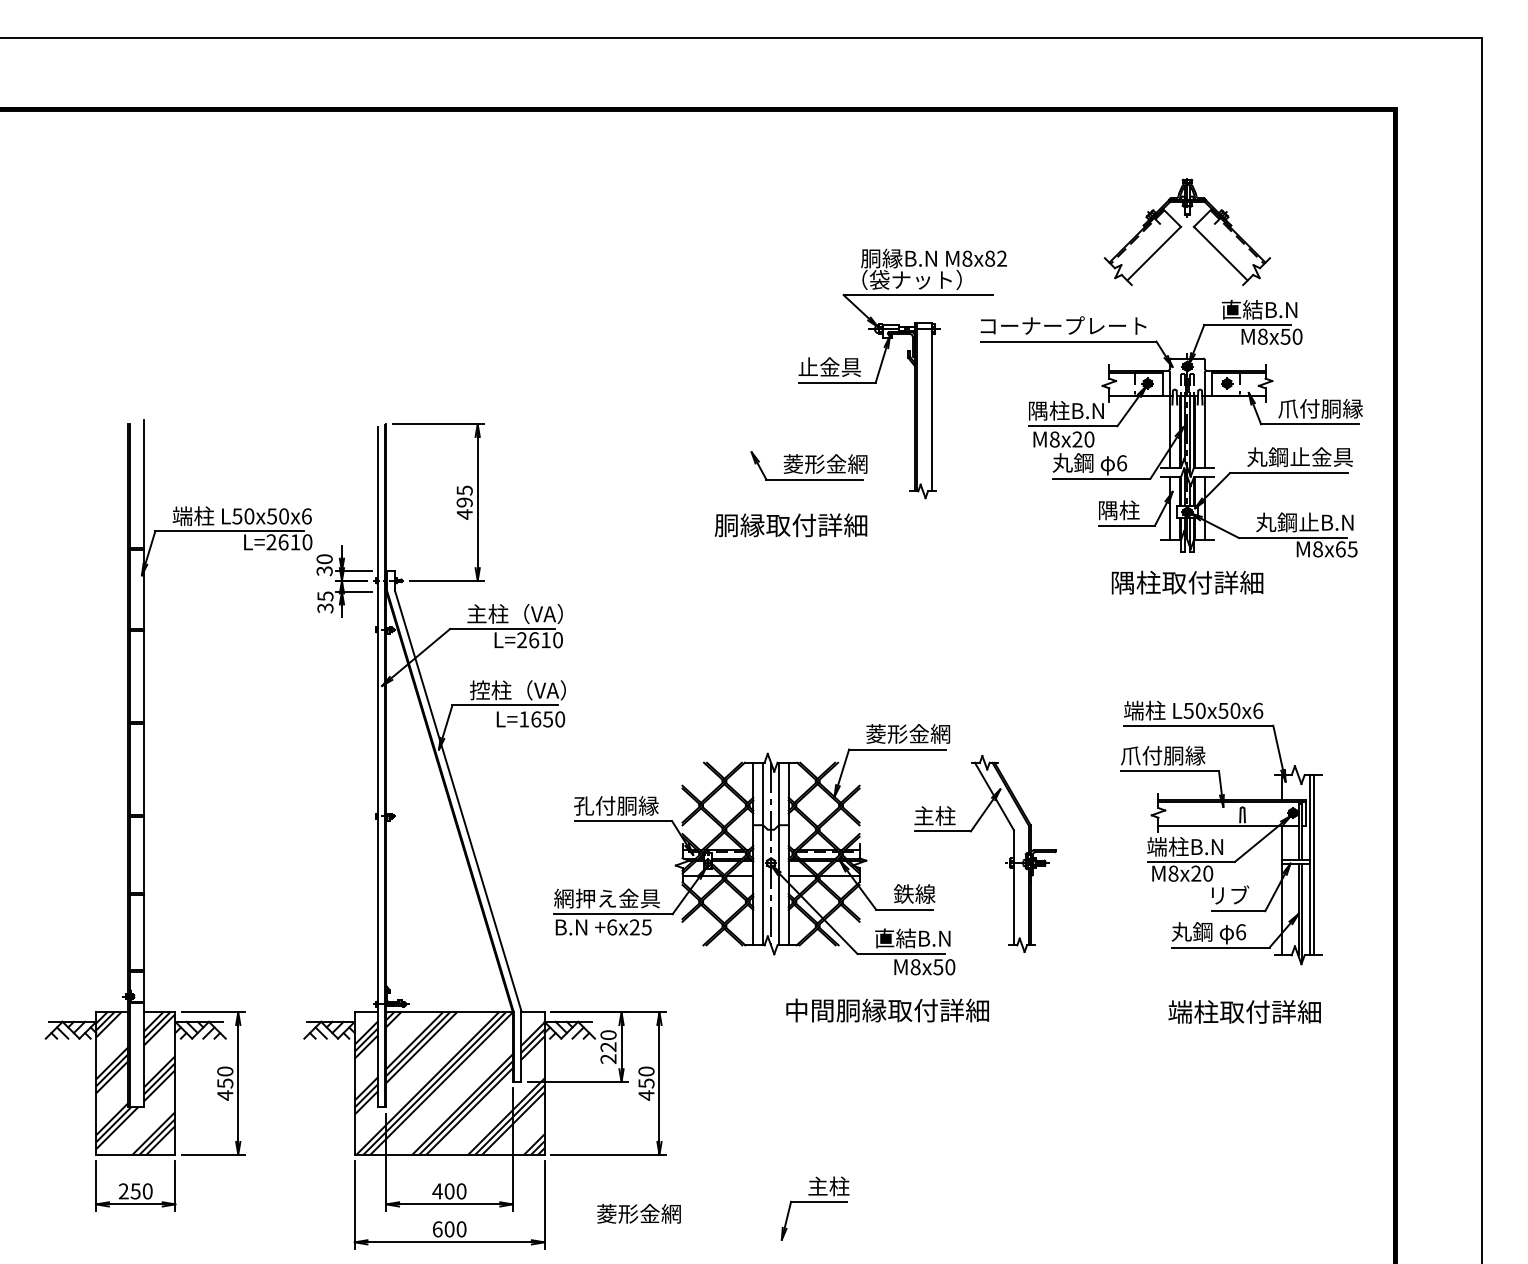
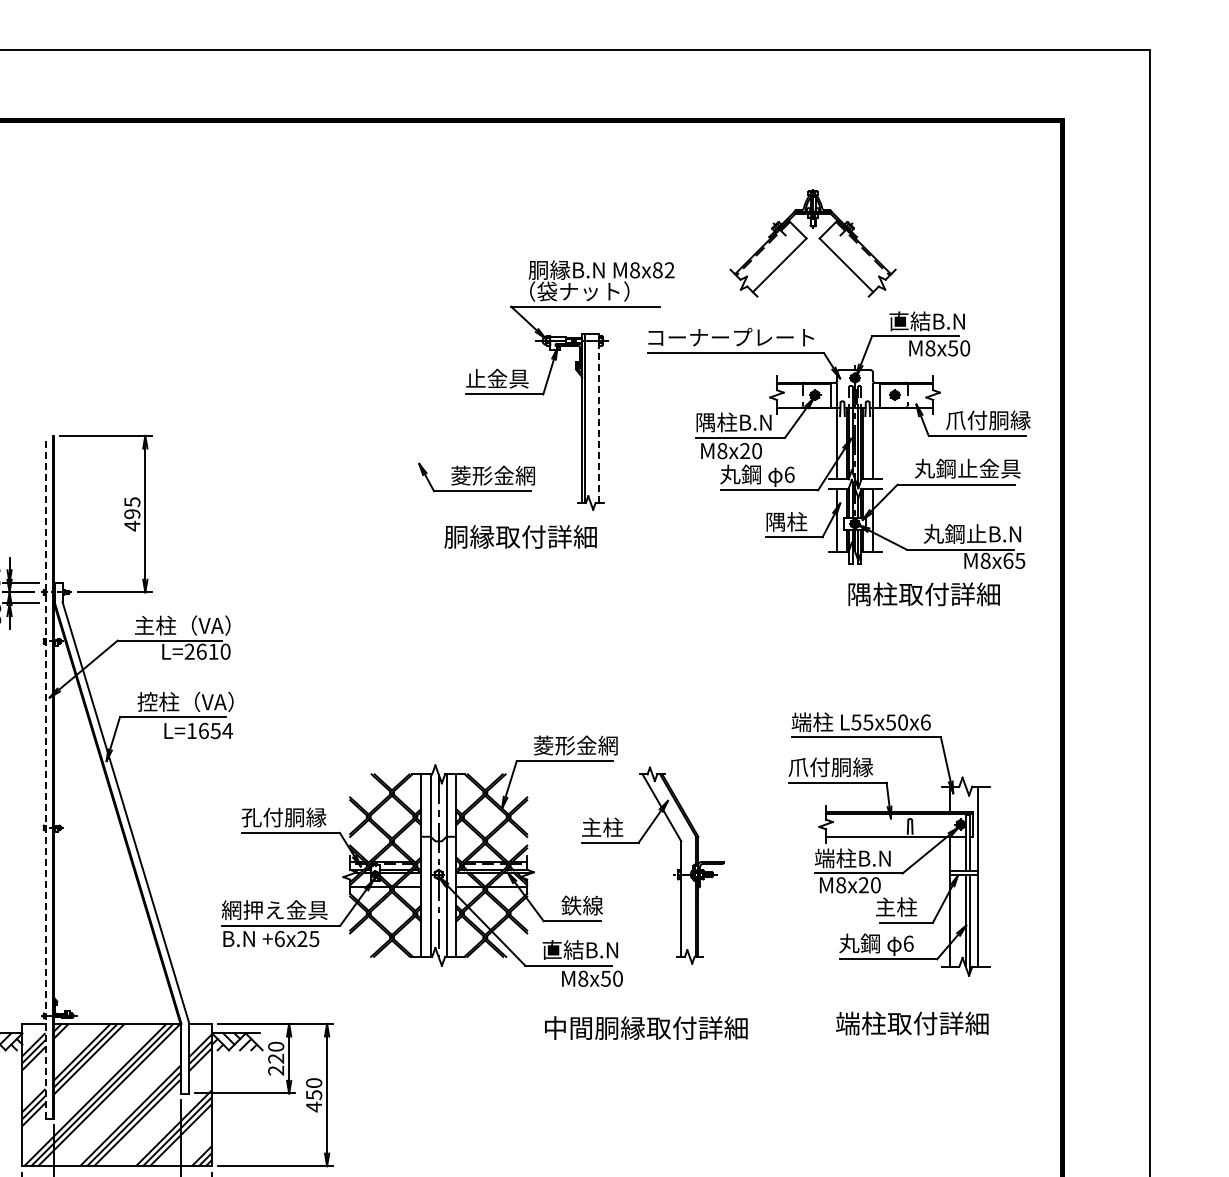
part: (1182, 226) -> (808, 238), moved
line: (931, 406) -> (599, 418), solid -> dashed
text: (790, 525) -> (520, 537), moved
text: (1187, 582) -> (924, 594), moved
text: (1200, 710) -> (868, 722), L50x50x6 -> L55x50x6
text: (559, 719) -> (227, 731), L=1650 -> L=1654
line: (377, 766) -> (45, 778), solid -> dashed
line: (1314, 865) -> (982, 877), removed
text: (1228, 895) -> (896, 907), リブ -> 主柱
text: (887, 1010) -> (646, 1028), moved

